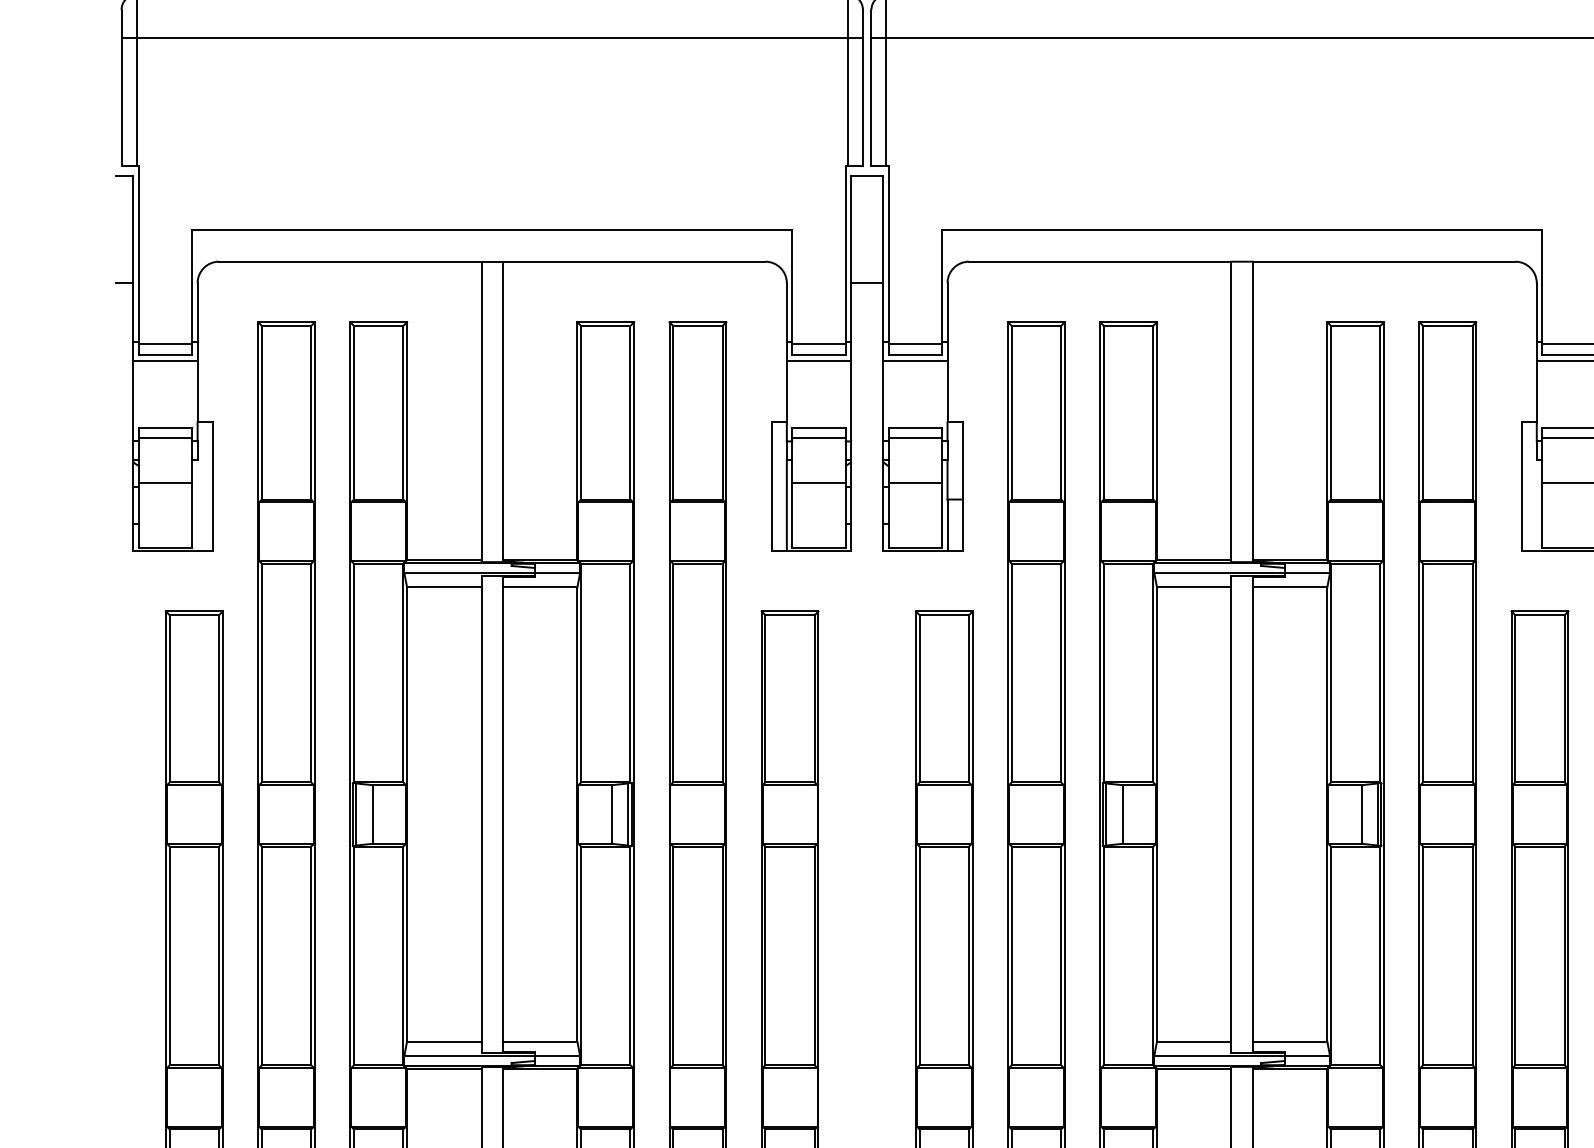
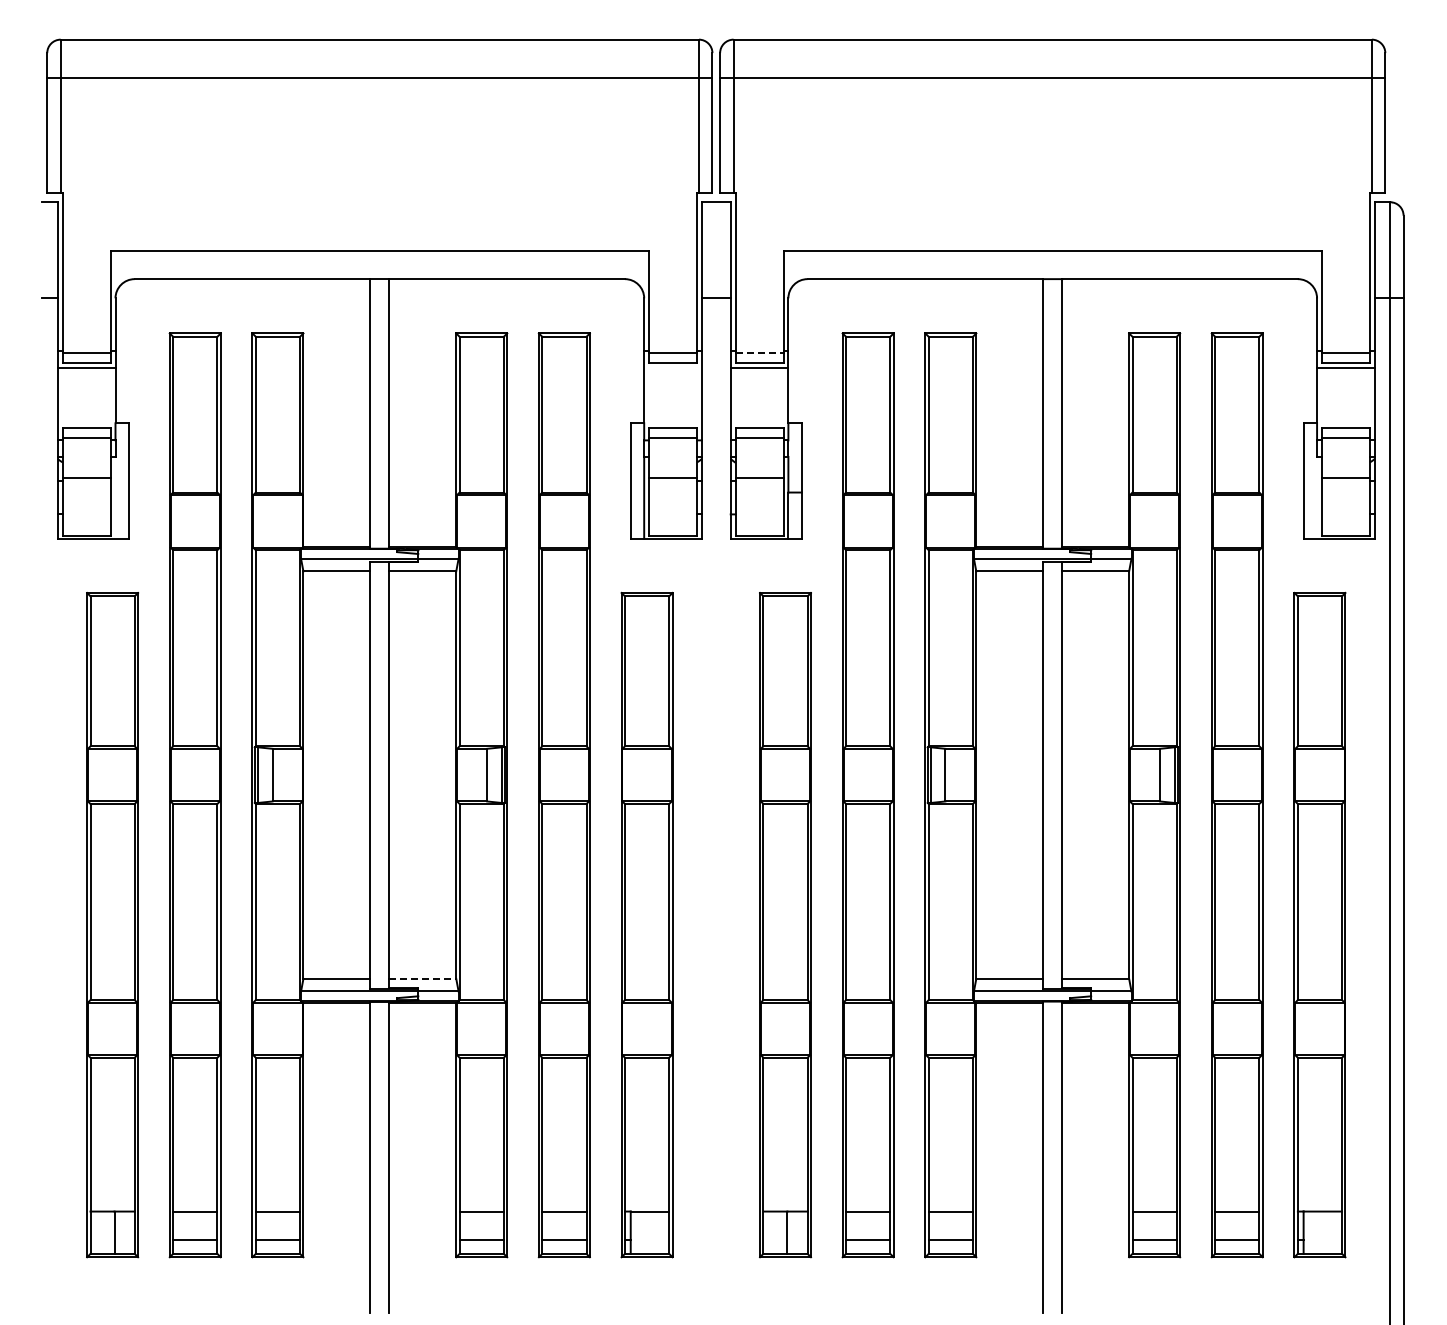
line: (916, 344) -> (760, 353), solid -> dashed
line: (818, 360) -> (672, 367), removed
line: (540, 1041) -> (423, 978), solid -> dashed

